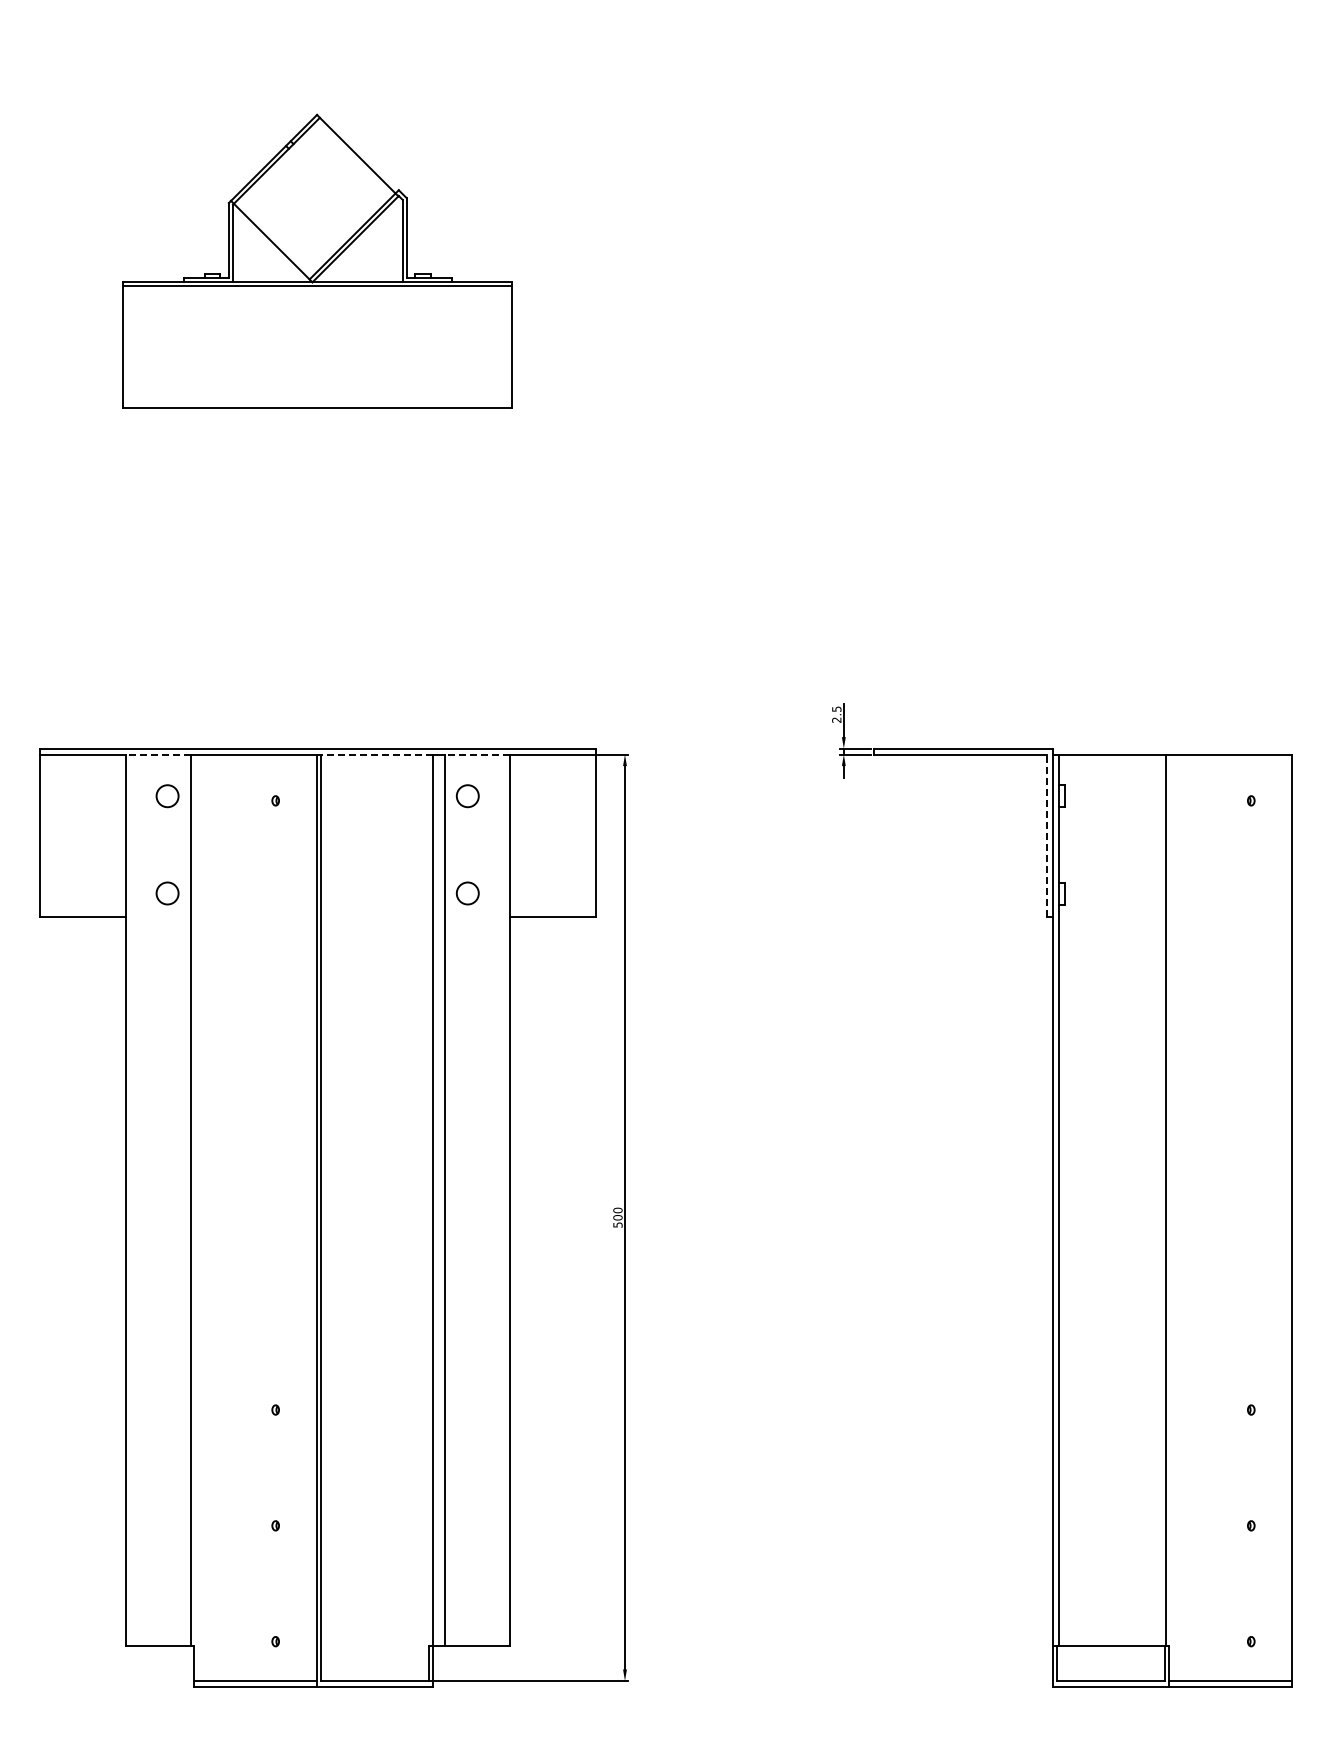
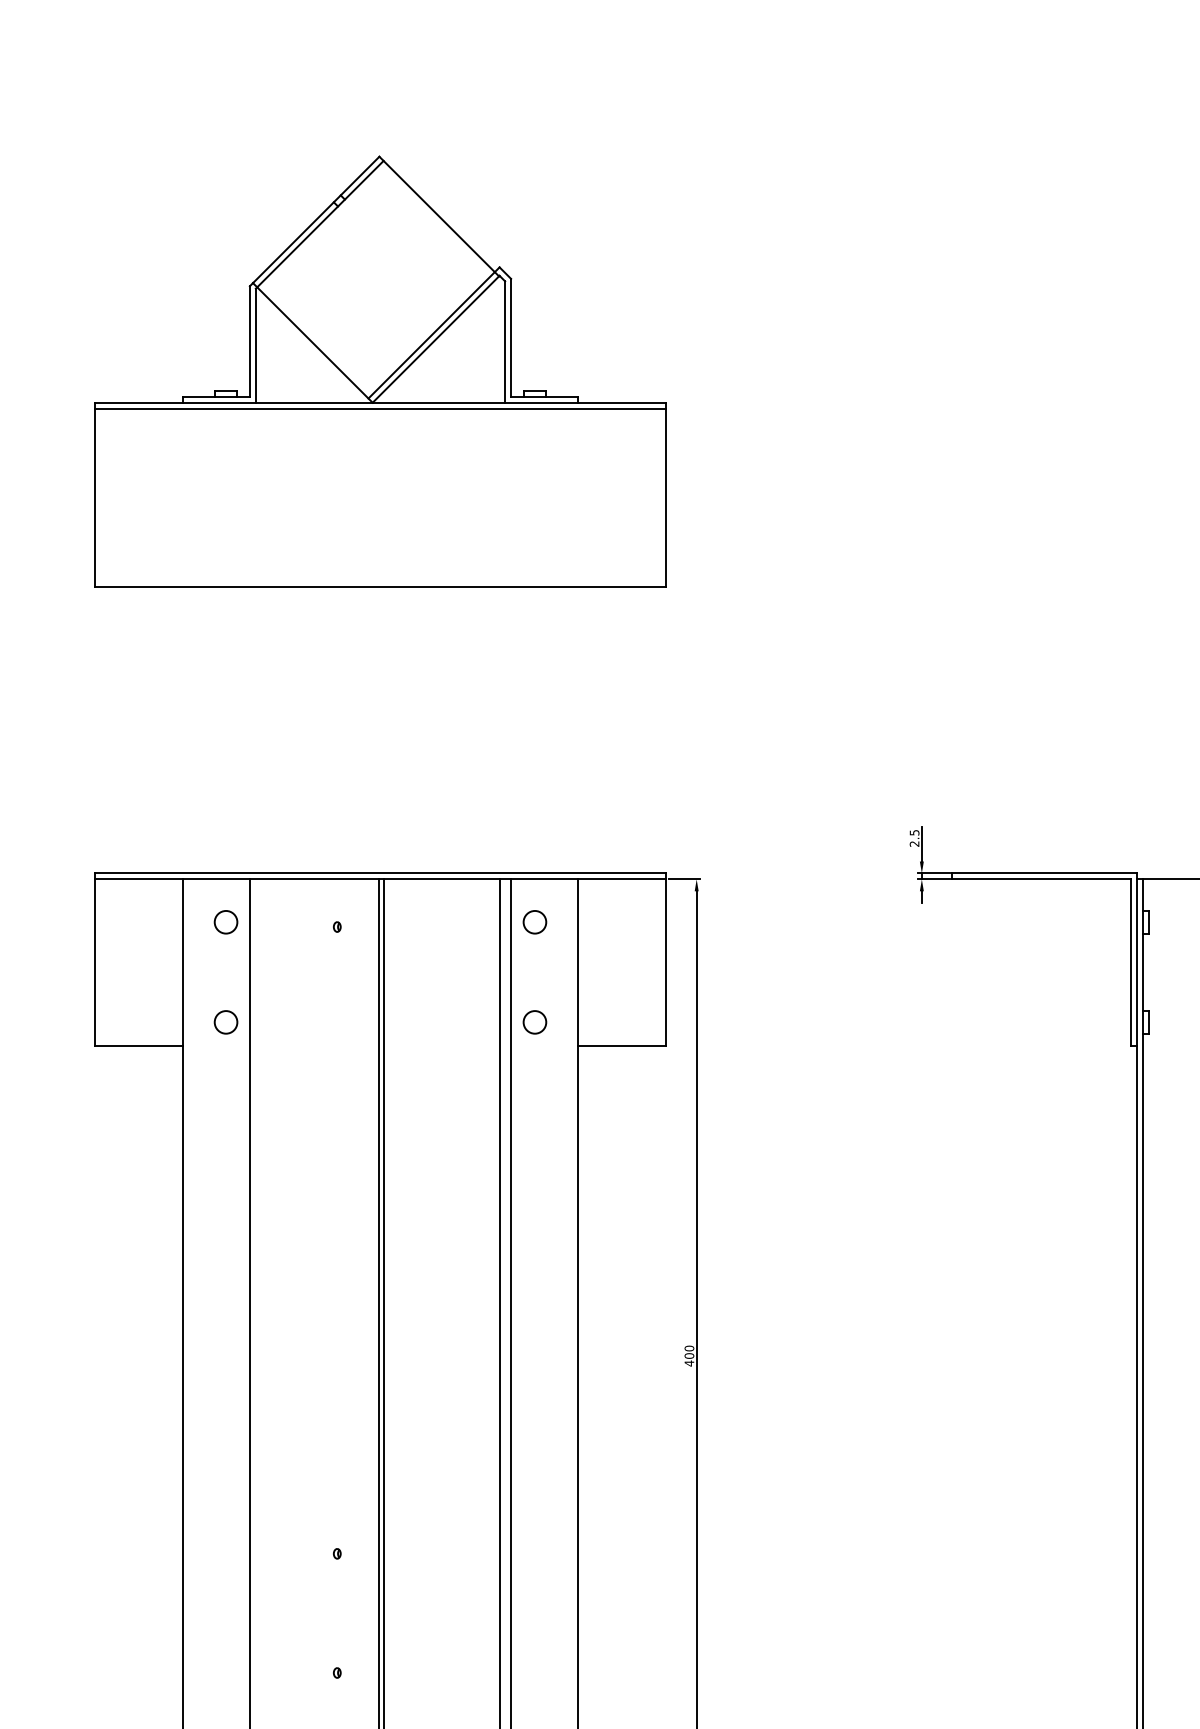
part: (317, 261) -> (380, 372), size x1.43
line: (157, 754) -> (215, 879), dashed -> solid
line: (376, 754) -> (441, 879), dashed -> solid
line: (476, 754) -> (543, 879), dashed -> solid
line: (1047, 835) -> (1131, 962), dashed -> solid
text: (617, 1225) -> (688, 1363), 500 -> 400

